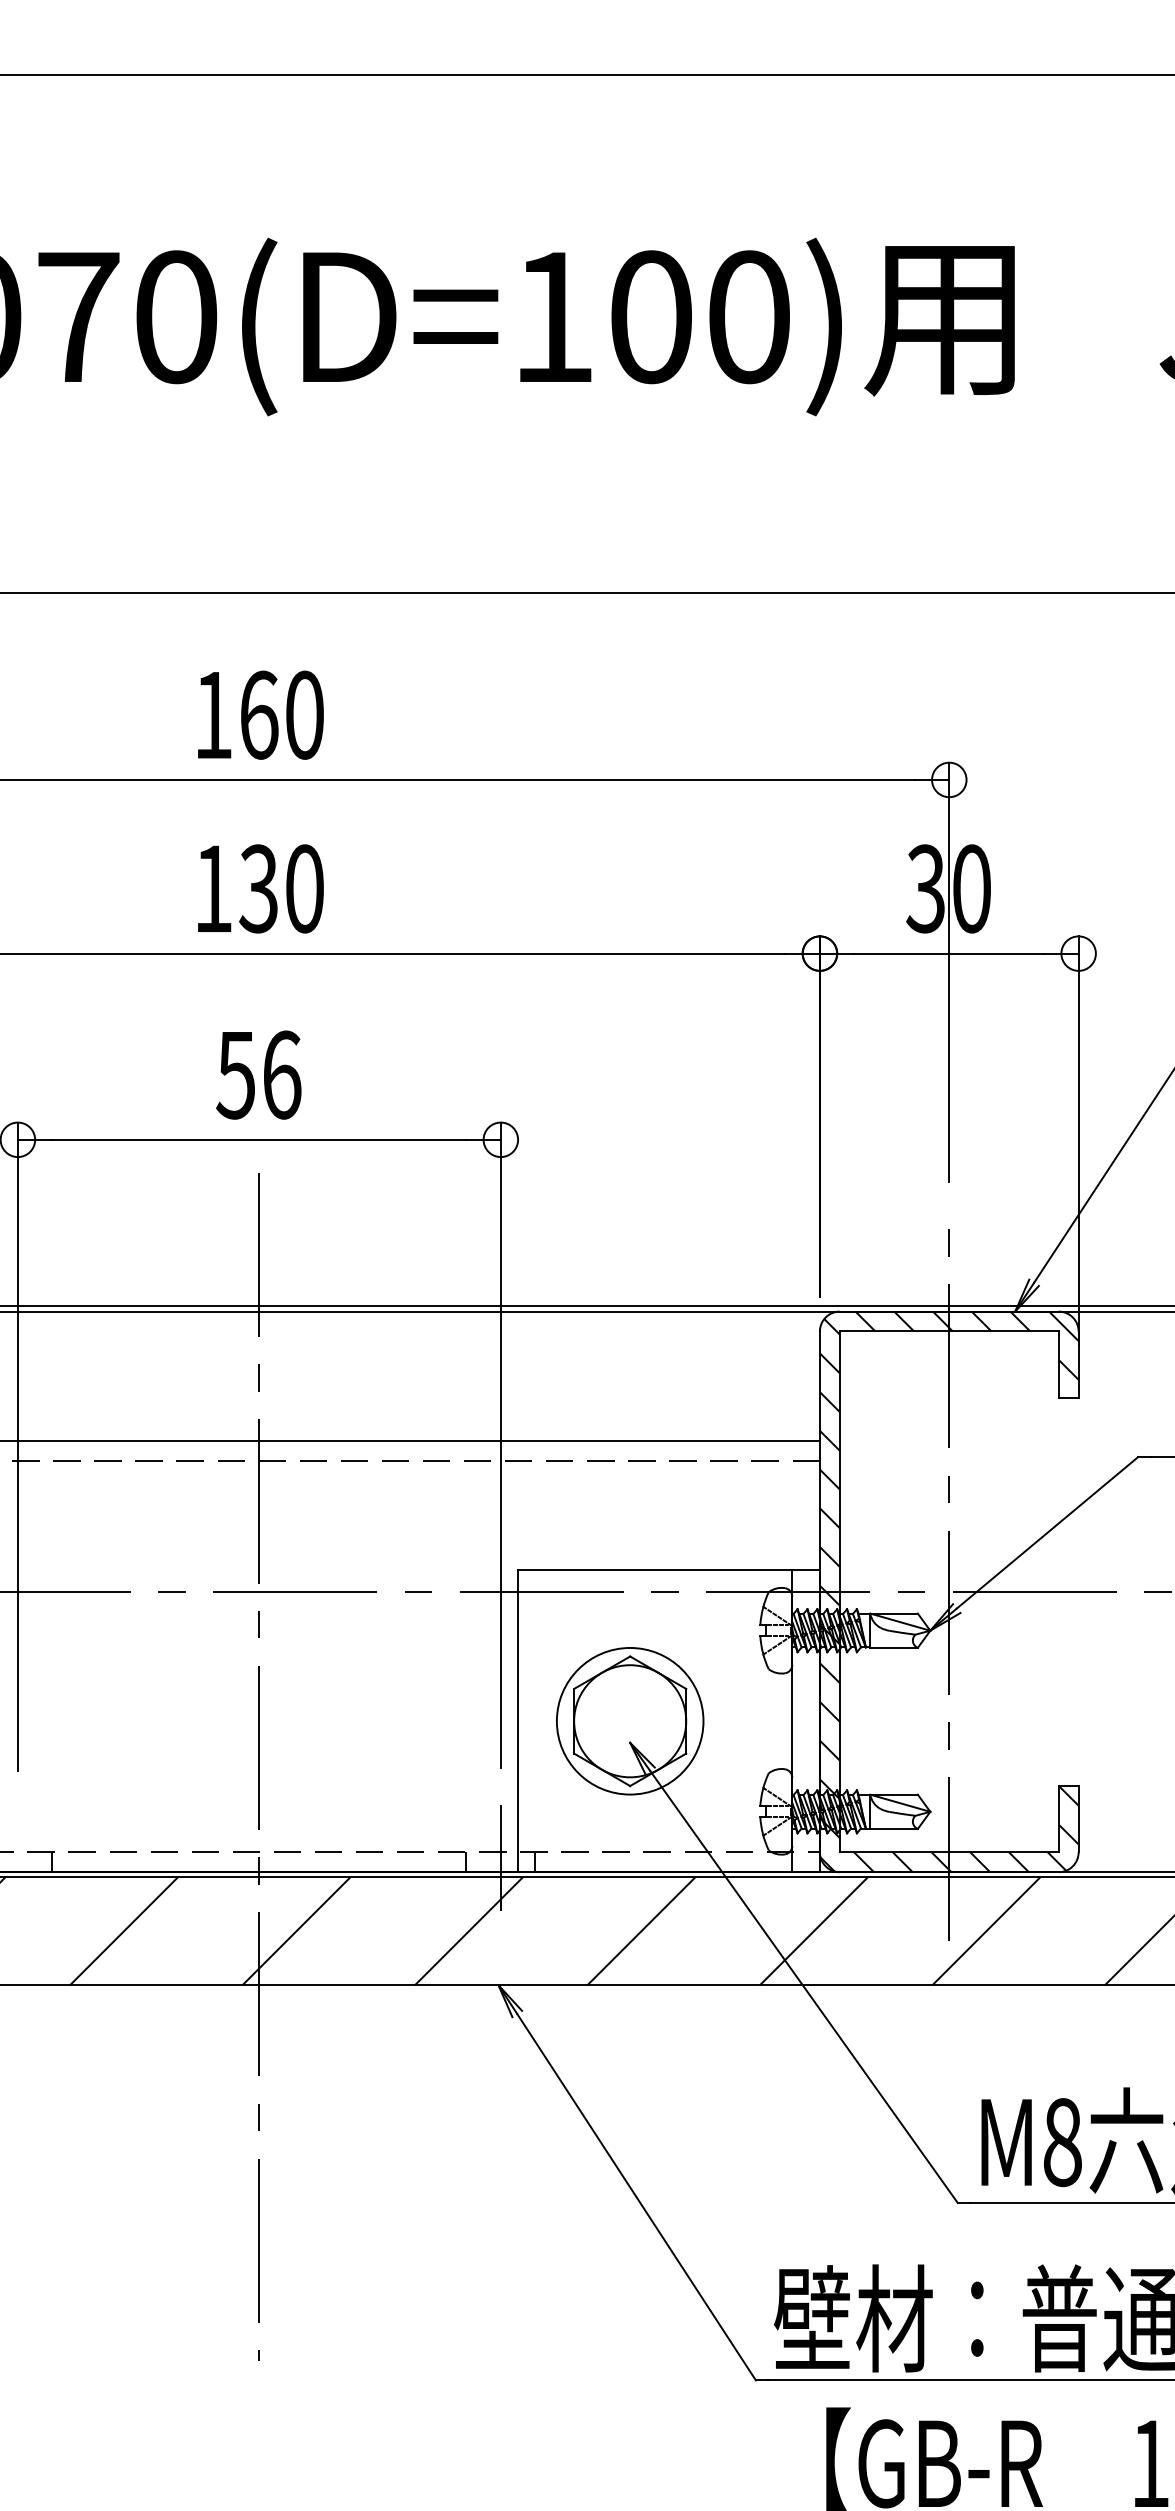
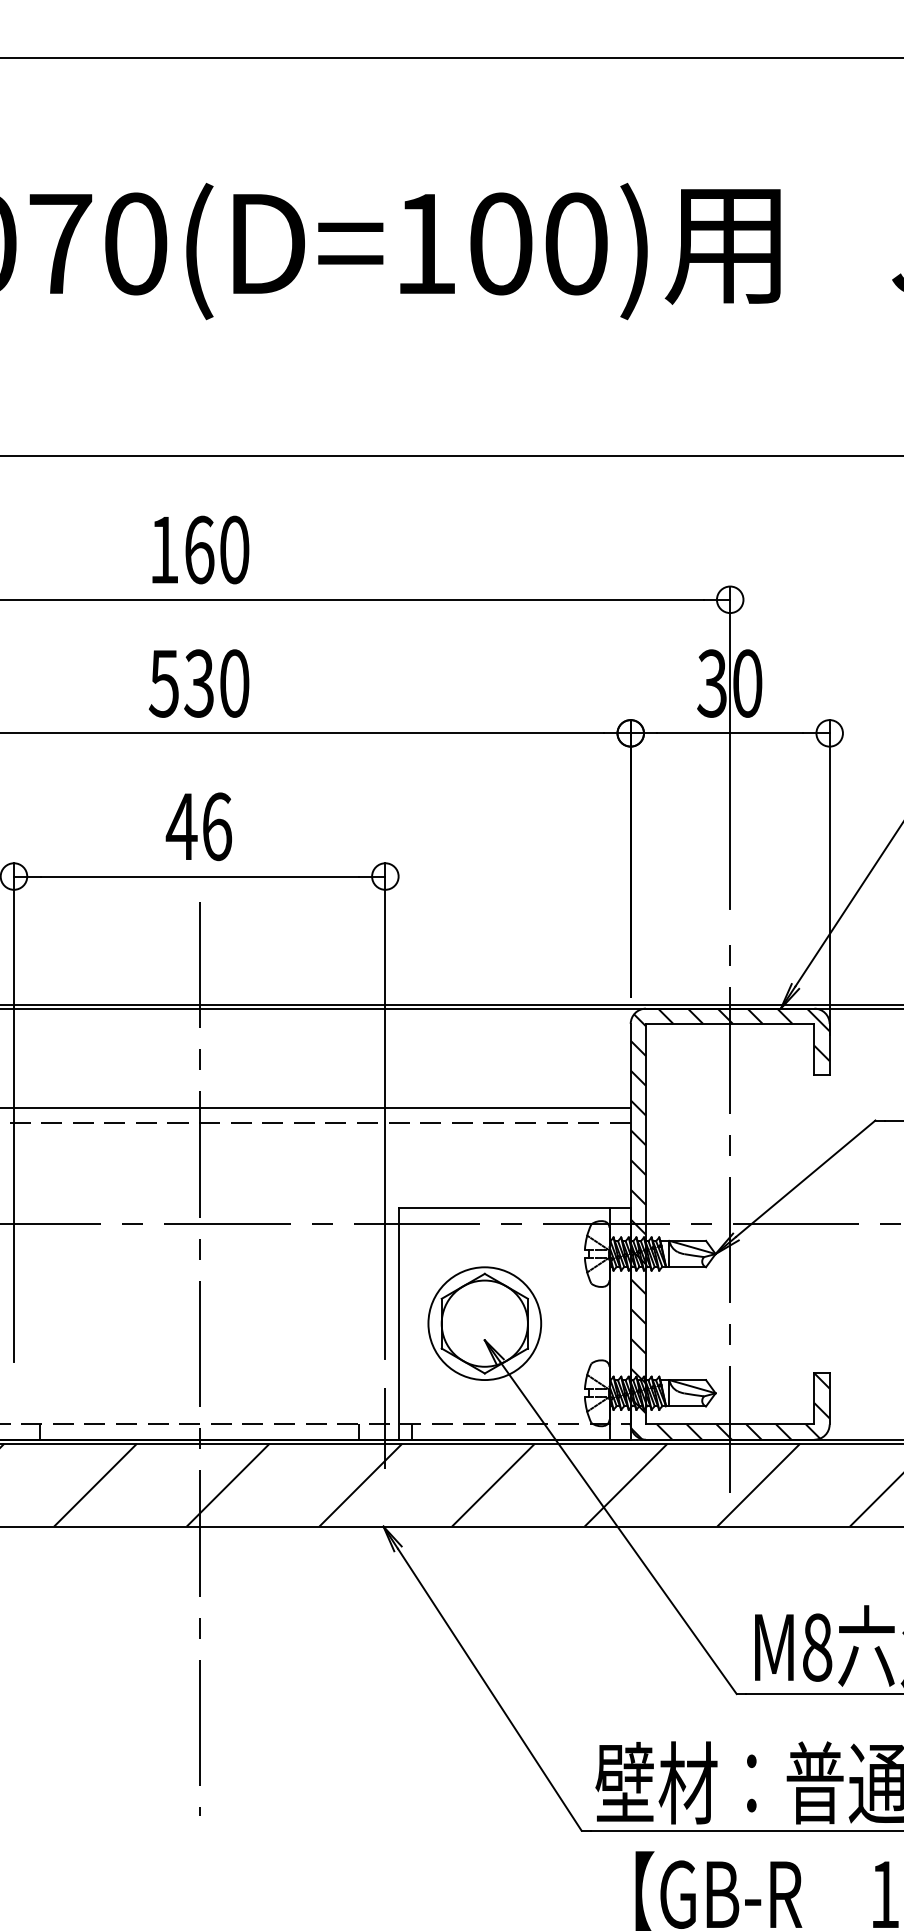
text: (212, 889) -> (163, 684), 130 -> 530
text: (235, 1075) -> (181, 827), 56 -> 46

